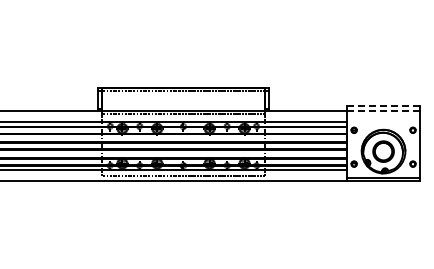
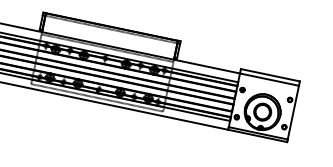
line: (383, 105) -> (270, 74), dashed -> solid
line: (383, 111) -> (269, 79), dashed -> solid

